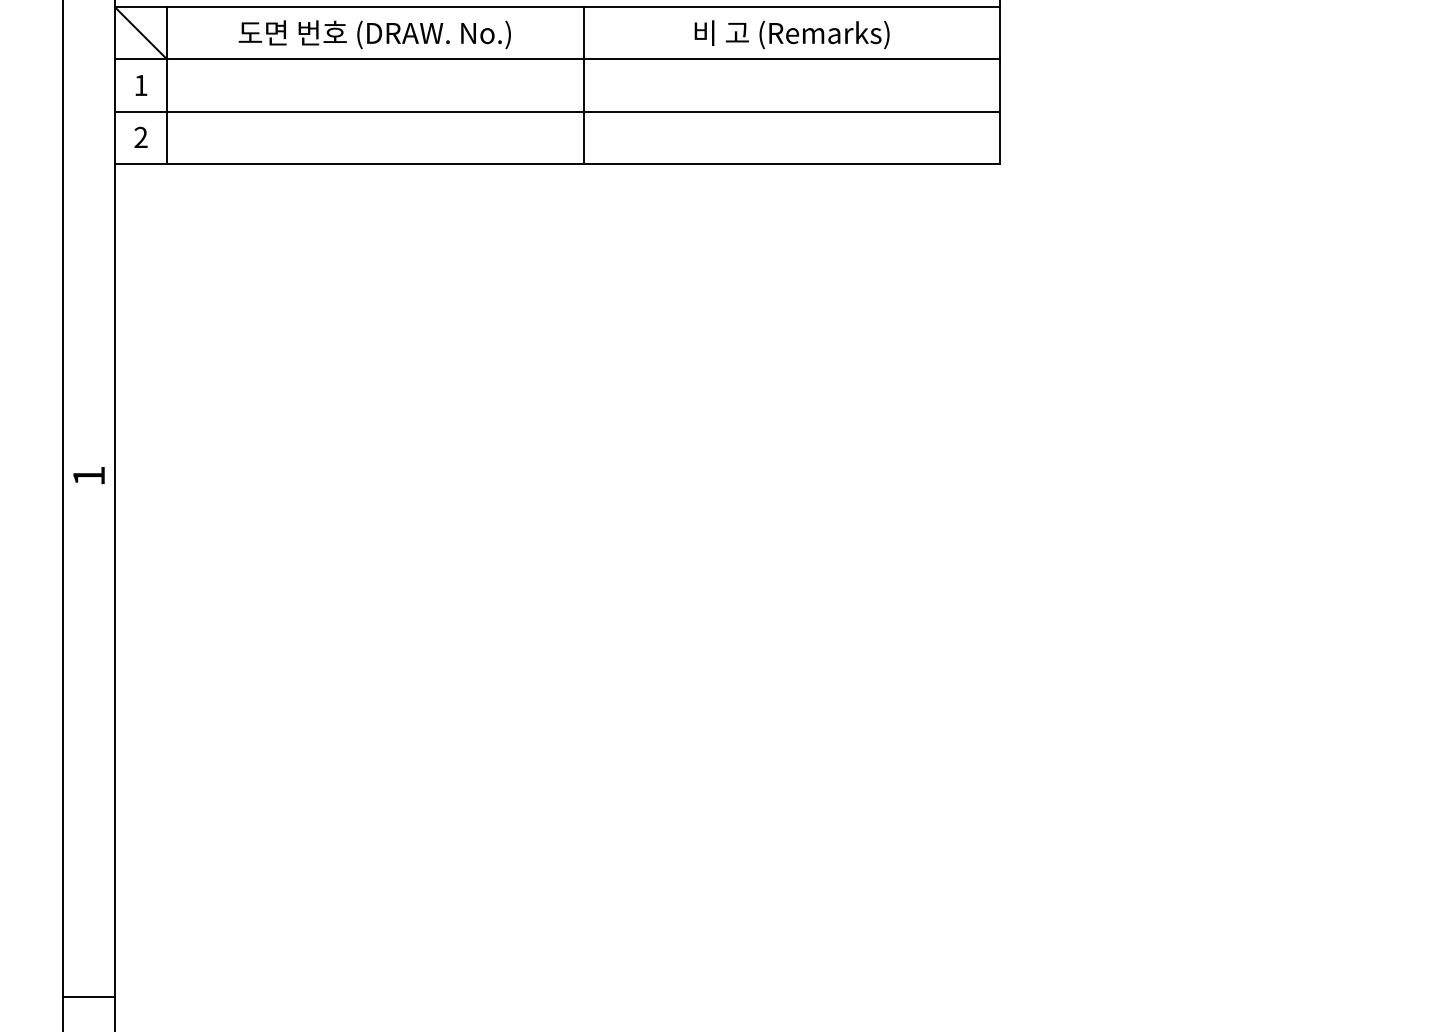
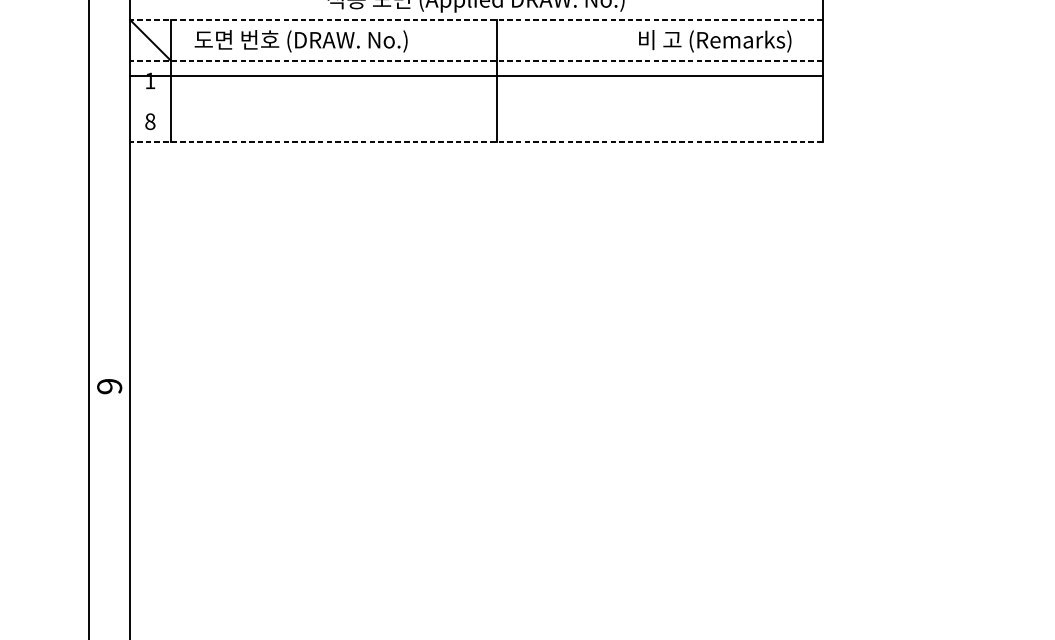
line: (557, 7) -> (476, 19), solid -> dashed
text: (374, 34) -> (300, 41), moved
text: (791, 34) -> (714, 41), moved
line: (557, 59) -> (476, 60), solid -> dashed
line: (557, 111) -> (476, 76), moved
text: (140, 137) -> (149, 121), 2 -> 8
line: (557, 163) -> (476, 142), solid -> dashed
text: (89, 475) -> (109, 386), 1 -> 9

